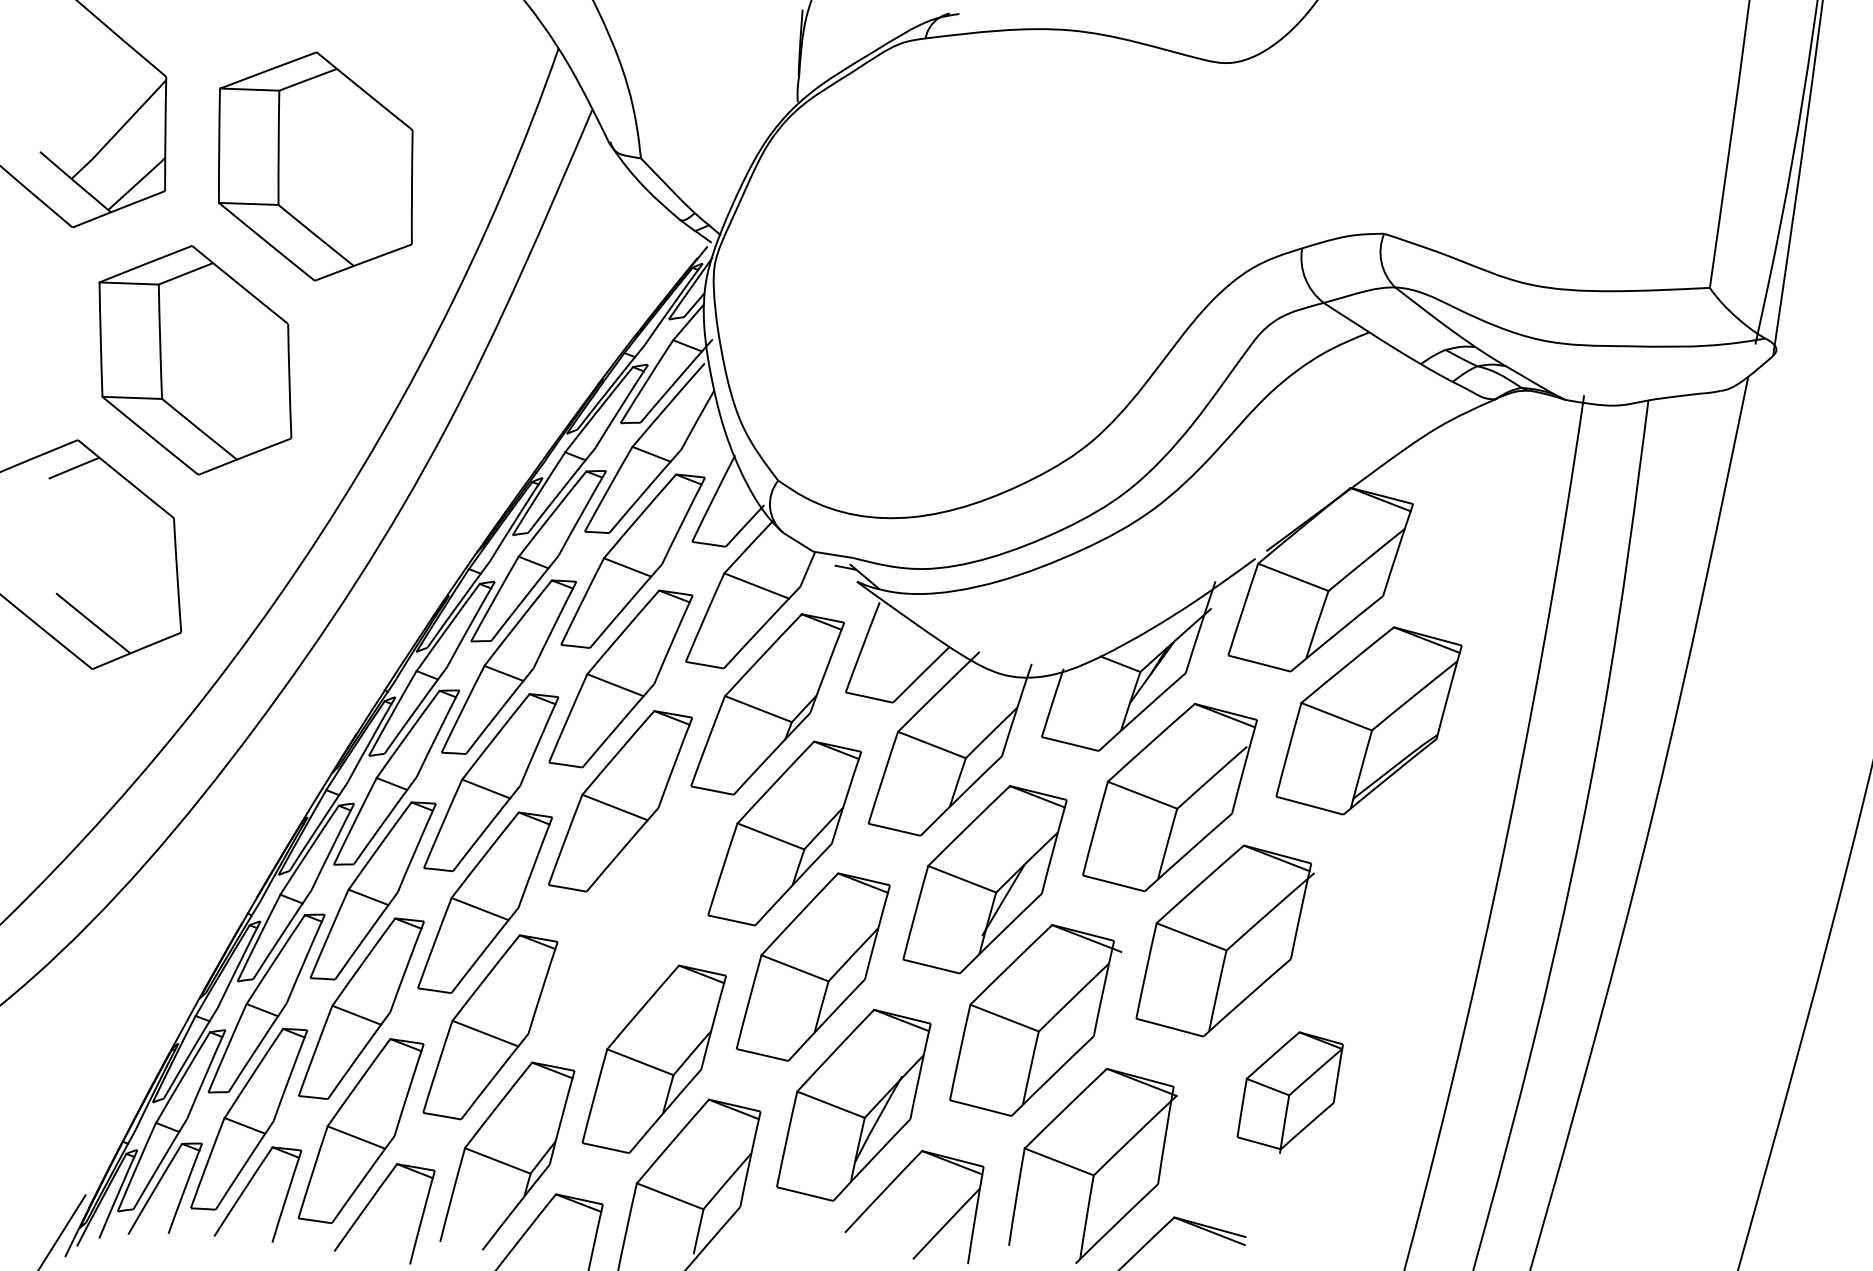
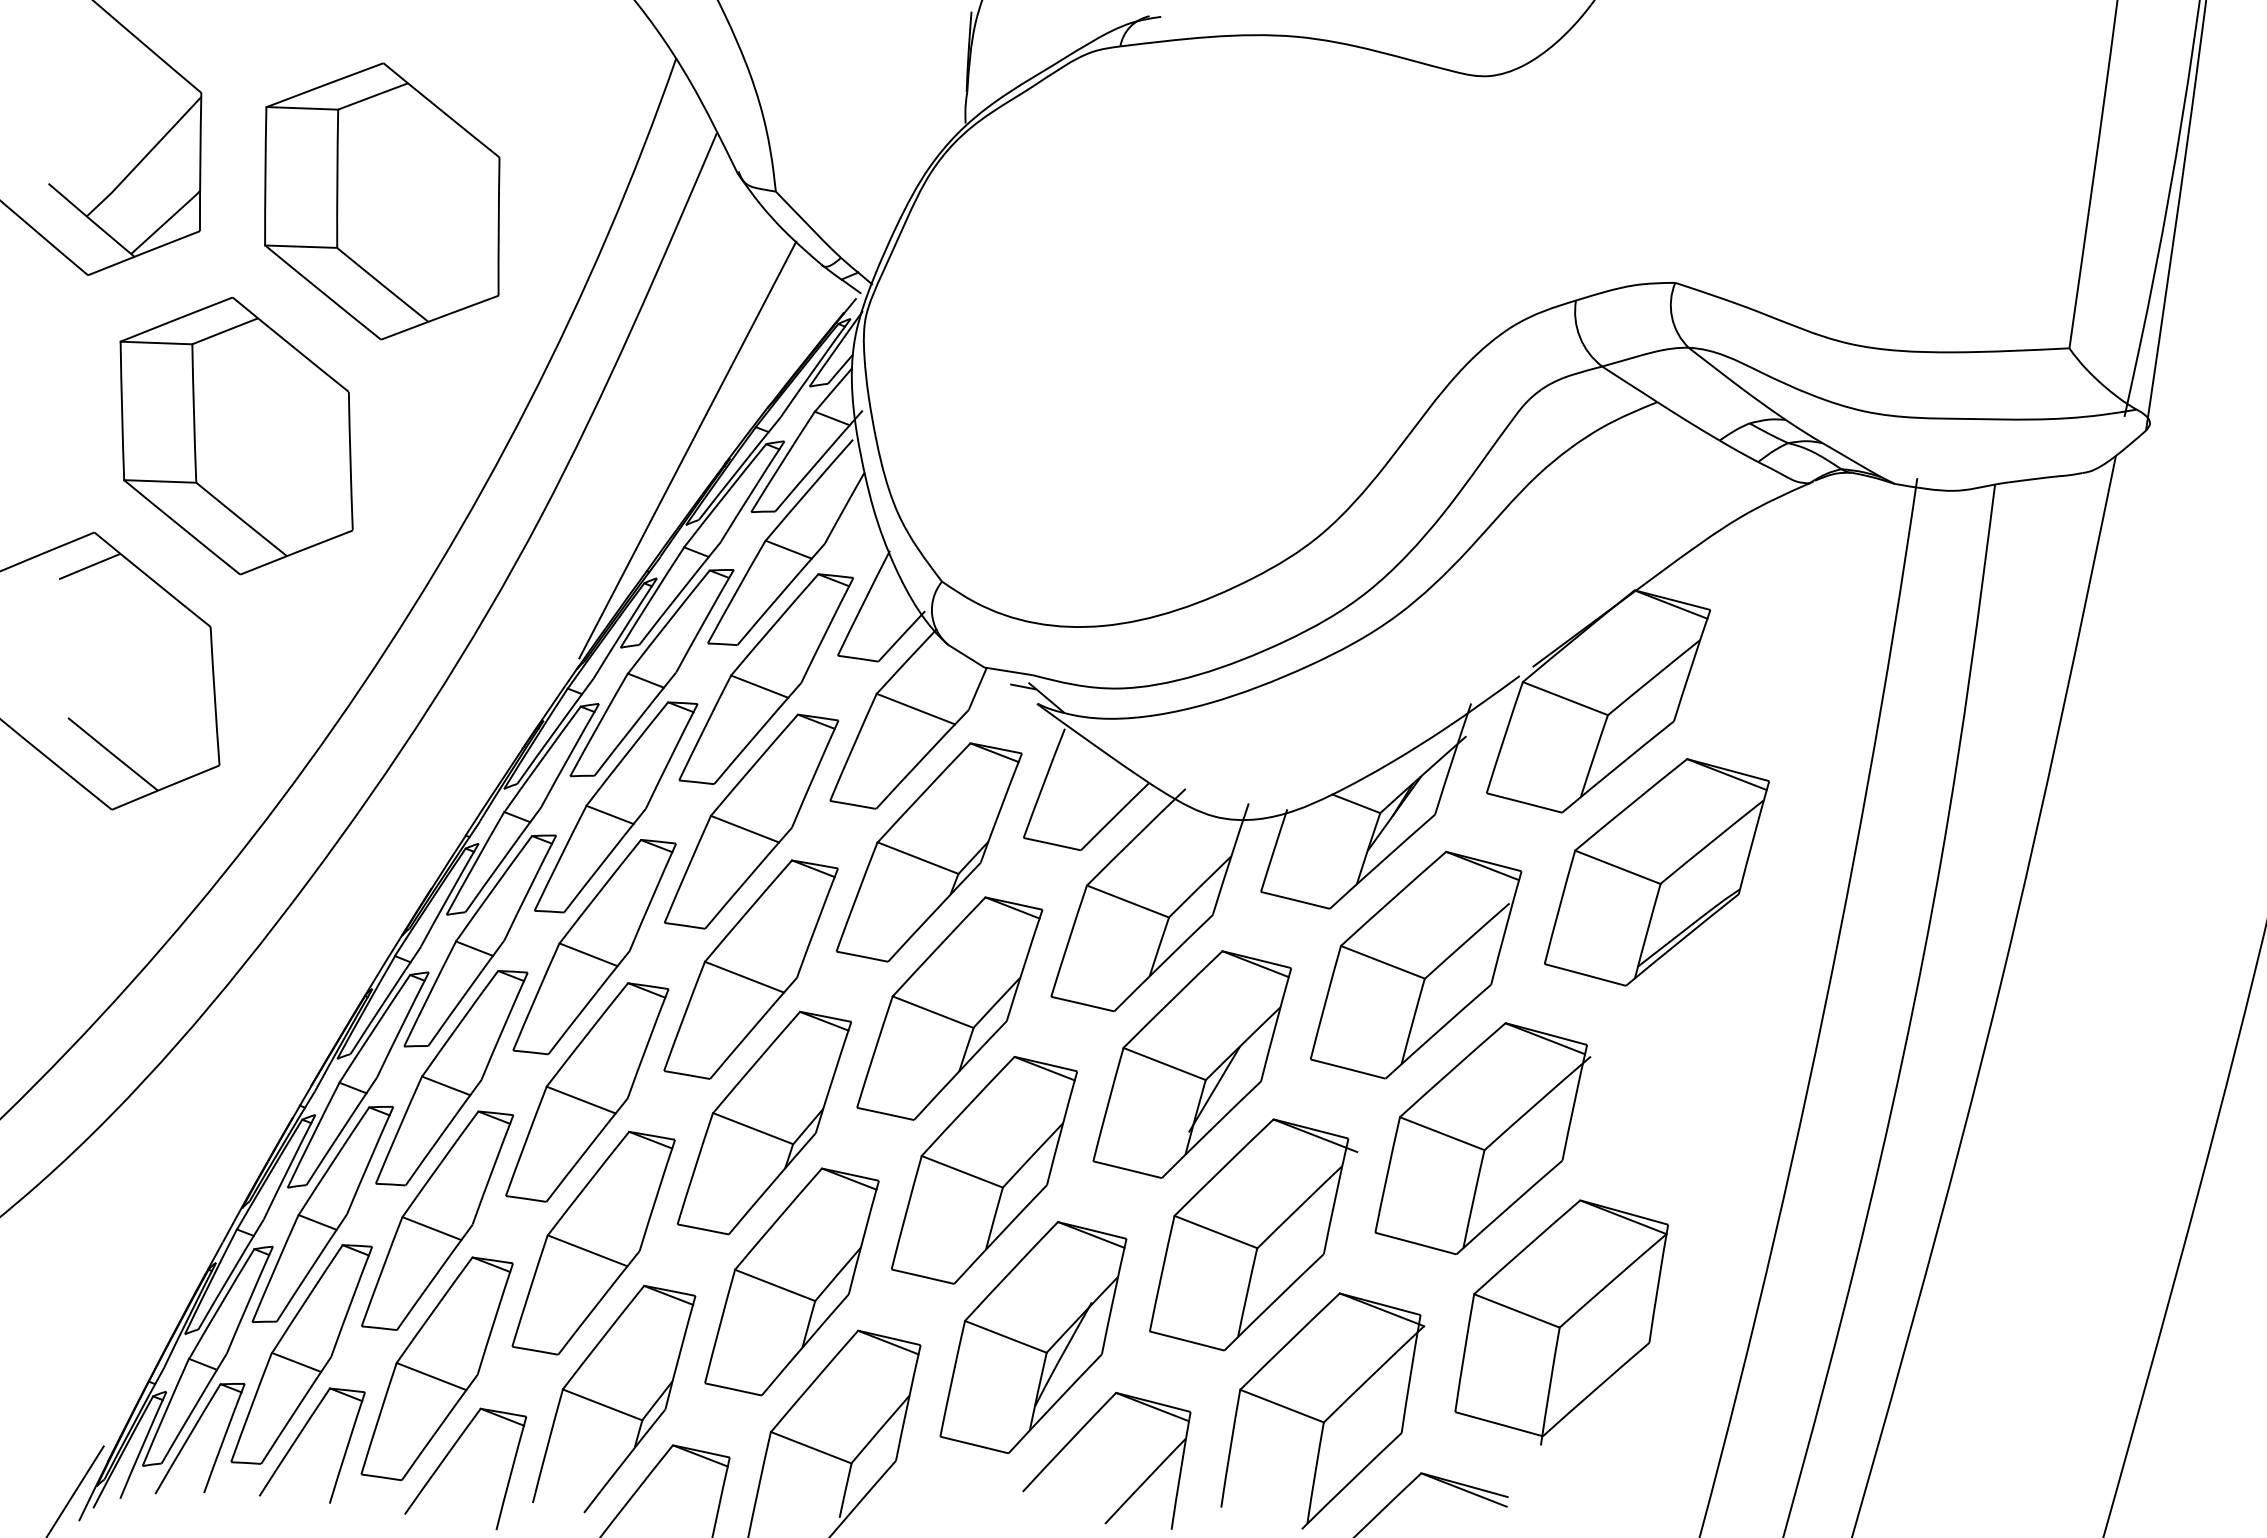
line: (567, 371) -> (687, 449), added
part: (631, 927) -> (764, 1122), added
part: (1290, 1092) -> (1561, 1322), size x1.67

